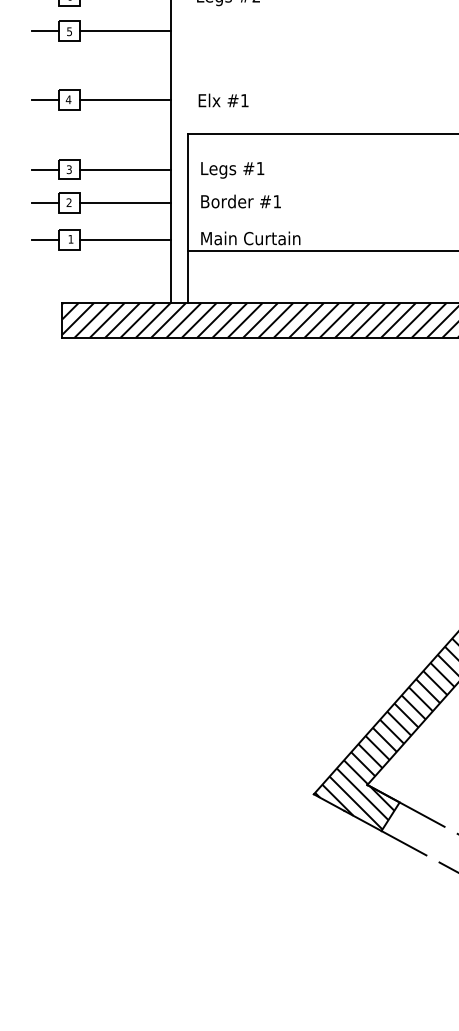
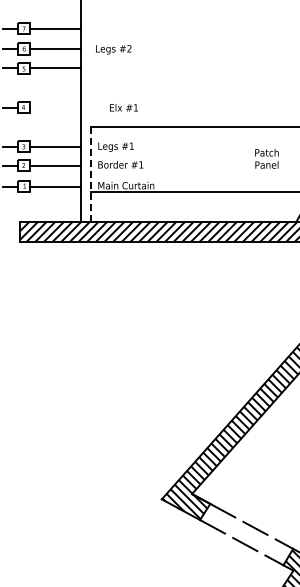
line: (125, 99) -> (55, 107), removed
text: (222, 99) -> (123, 107), moved
line: (187, 218) -> (90, 174), solid -> dashed

